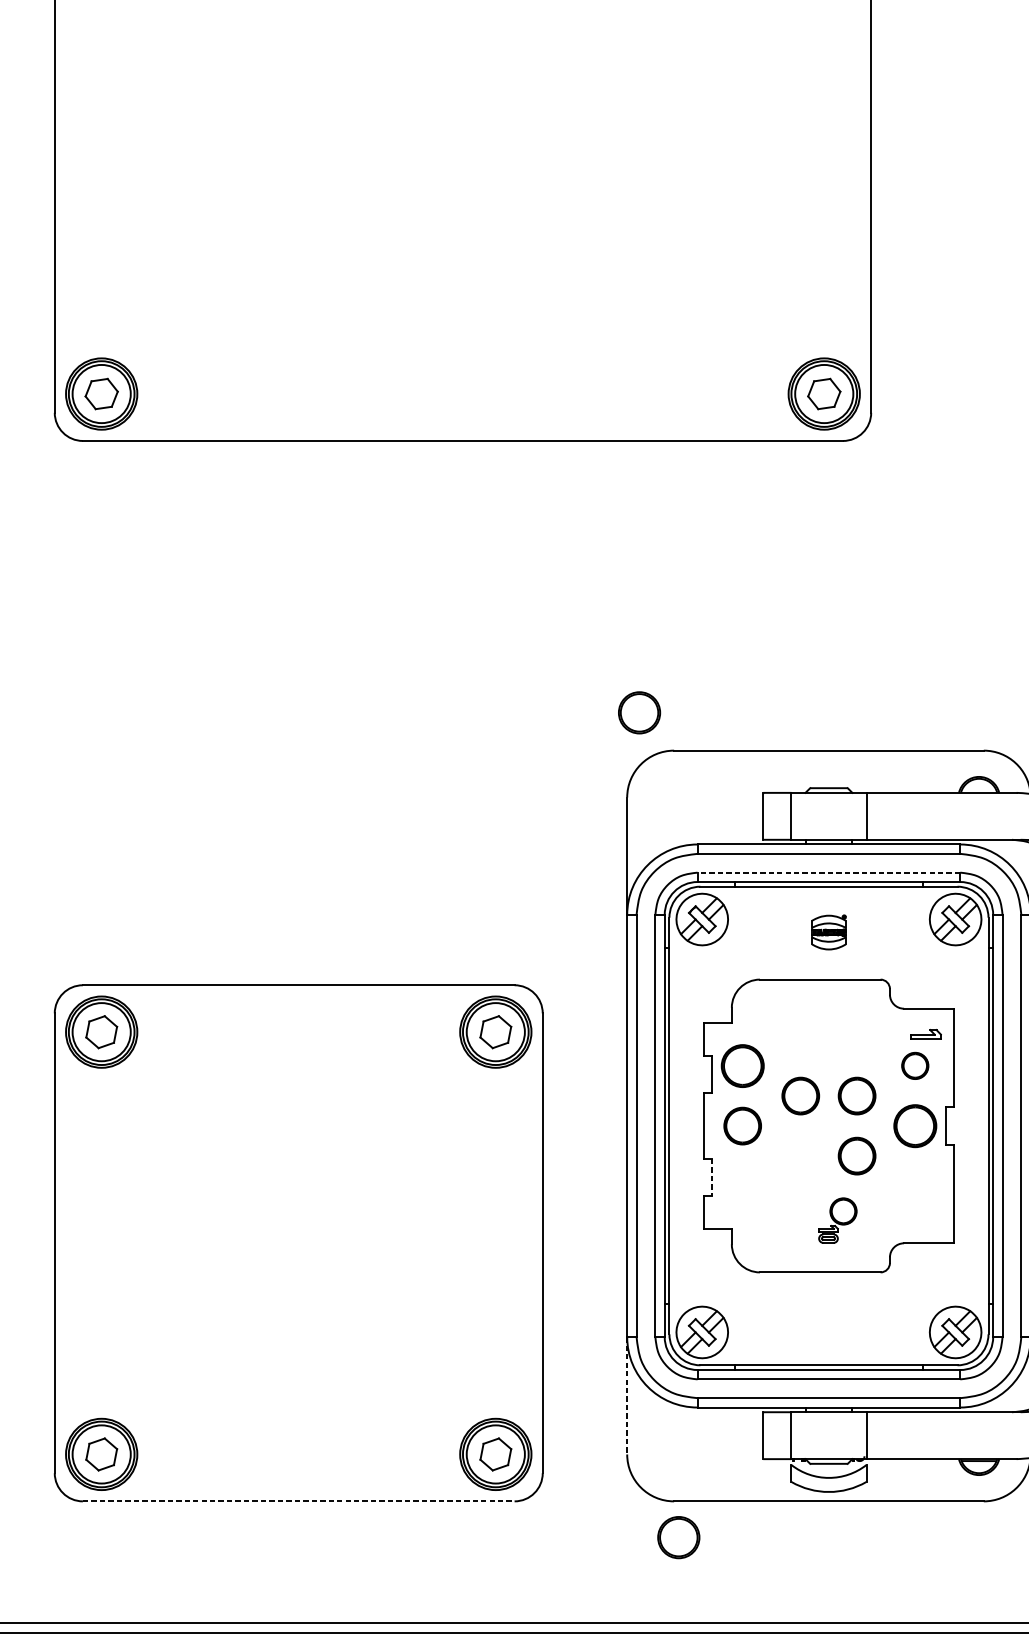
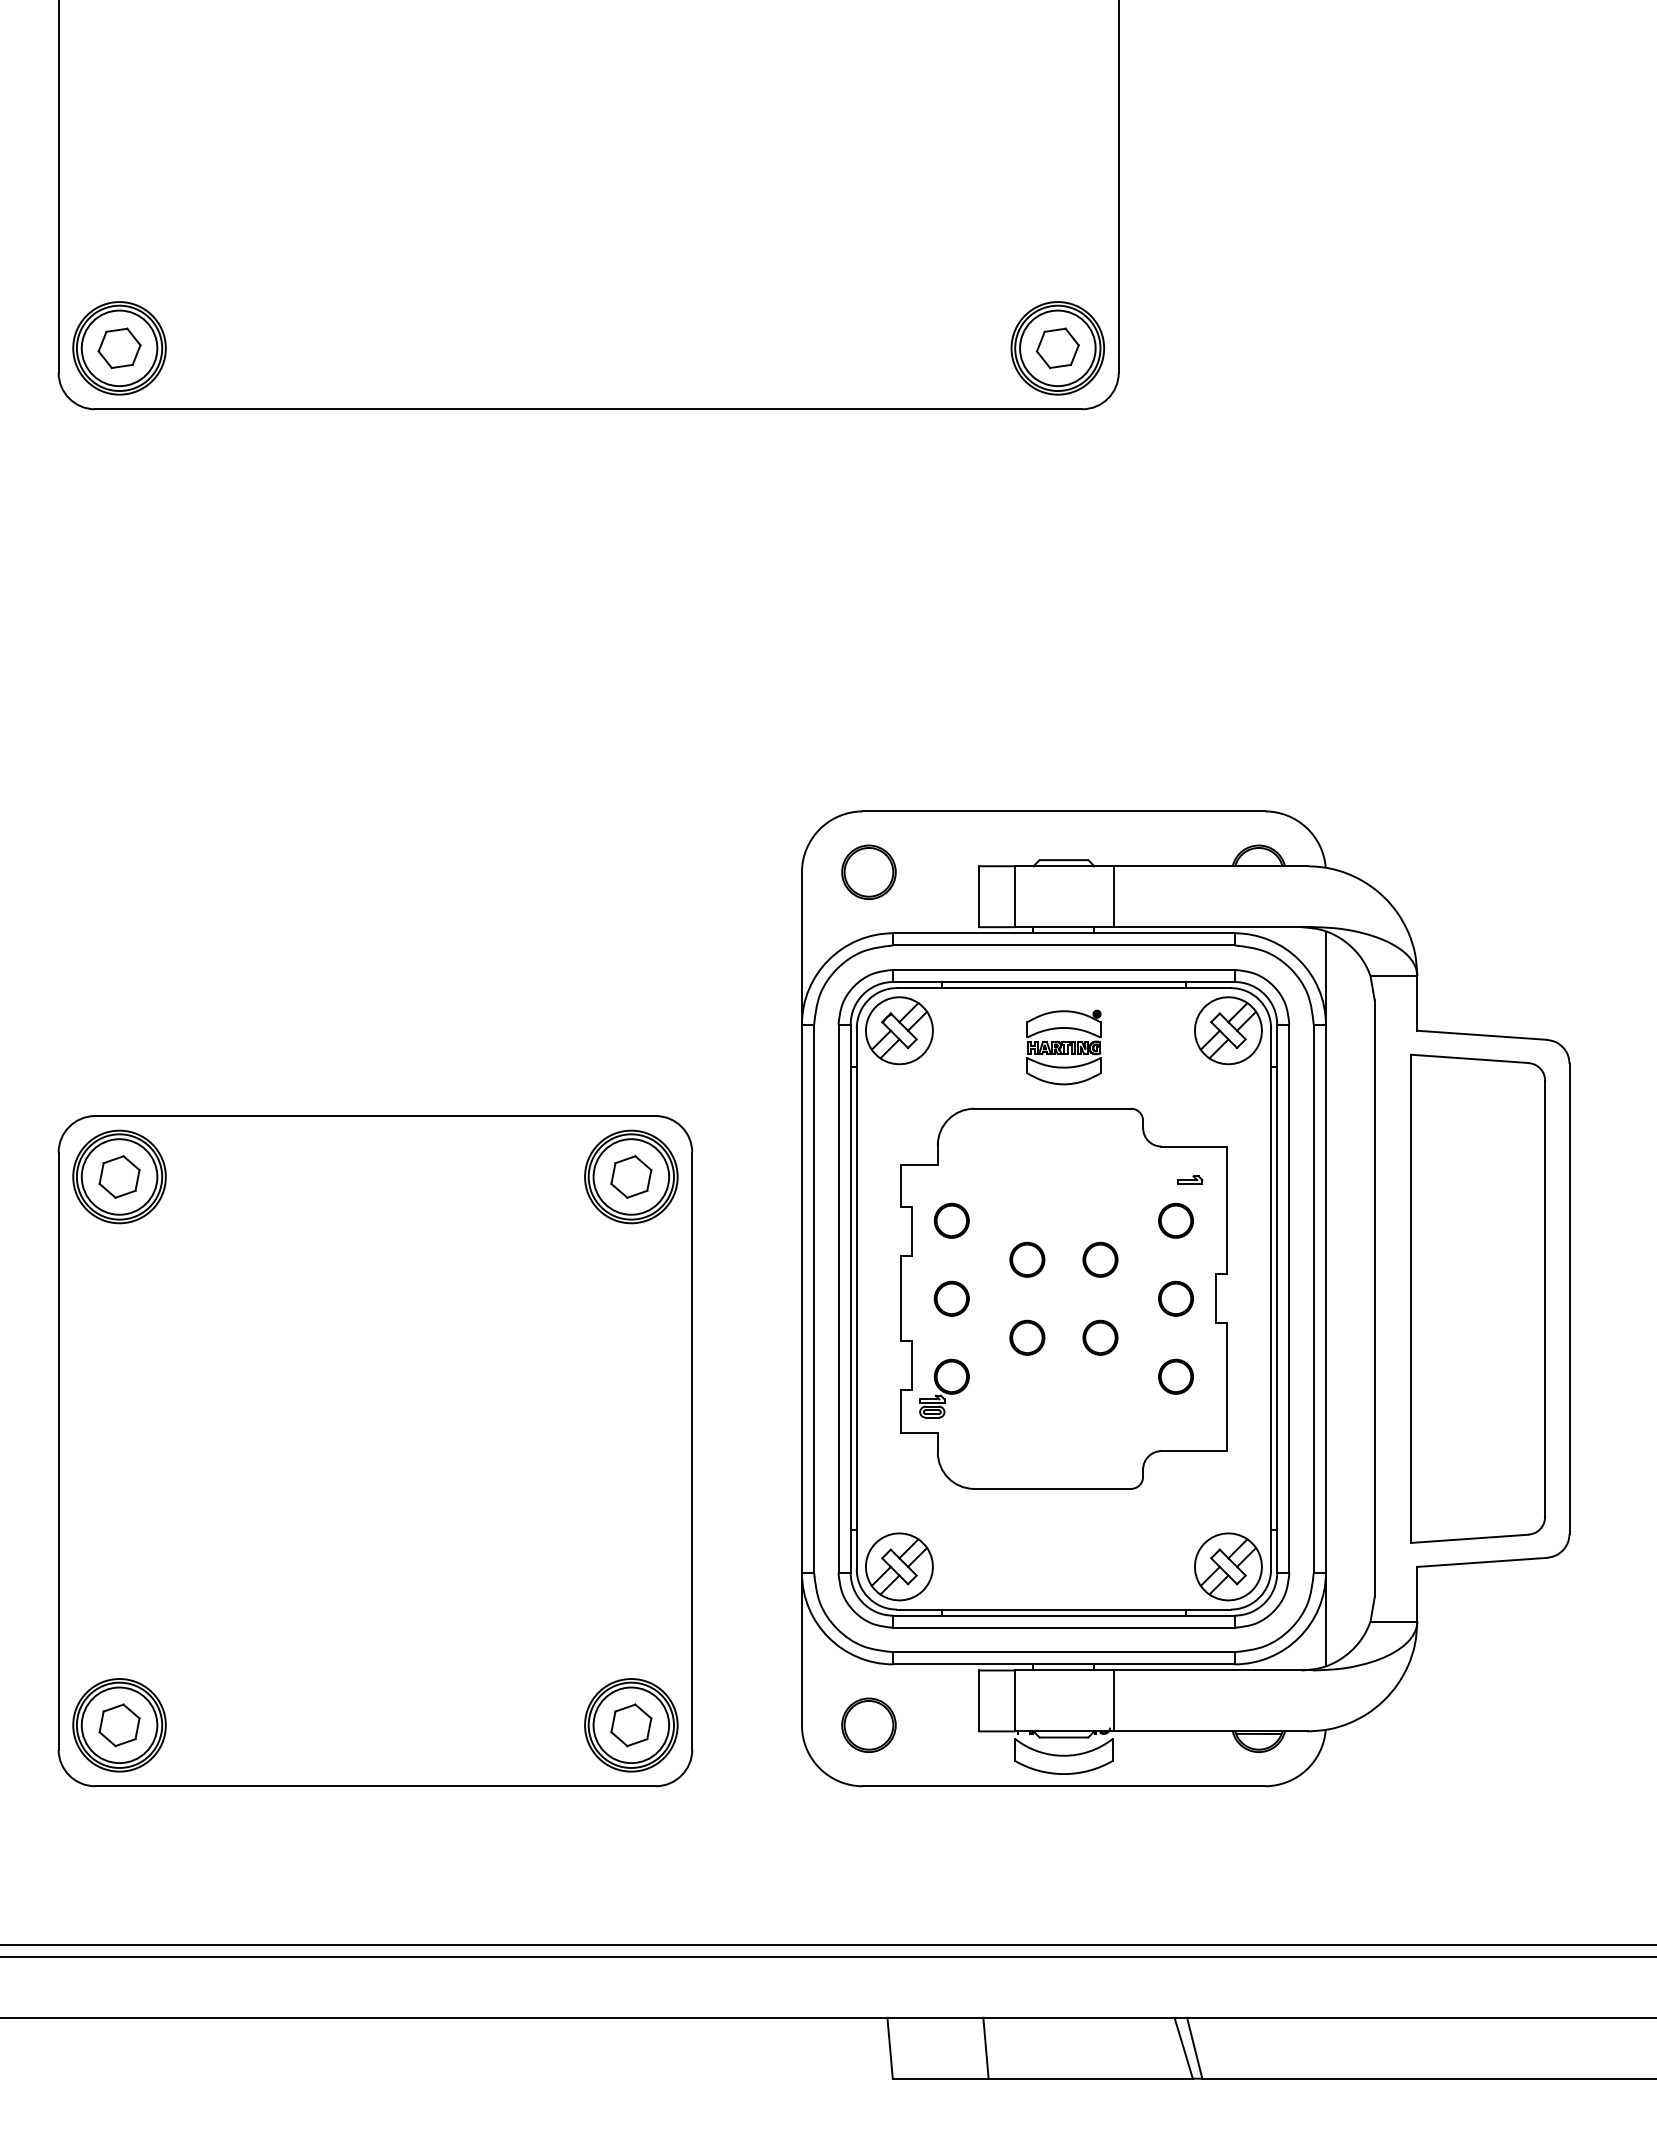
part: (639, 712) -> (868, 871), moved
line: (828, 872) -> (1063, 969), dashed -> solid
part: (828, 932) -> (1063, 1047), size x1.67
part: (926, 1034) -> (1190, 1179), size x0.62
part: (742, 1065) -> (951, 1220), size x0.62
part: (800, 1095) -> (1027, 1259), size x0.71
part: (857, 1095) -> (1100, 1259), size x0.71
part: (742, 1125) -> (951, 1298), size x0.71
part: (914, 1125) -> (1175, 1298), size x0.62
part: (800, 1155) -> (1027, 1337), added
part: (857, 1155) -> (1100, 1337), size x0.71
line: (712, 1178) -> (912, 1366), dashed -> solid
part: (914, 1185) -> (1175, 1376), added
part: (837, 1220) -> (944, 1388), moved
line: (626, 1396) -> (801, 1649), dashed -> solid
line: (298, 1501) -> (375, 1786), dashed -> solid
part: (678, 1536) -> (868, 1724), moved

